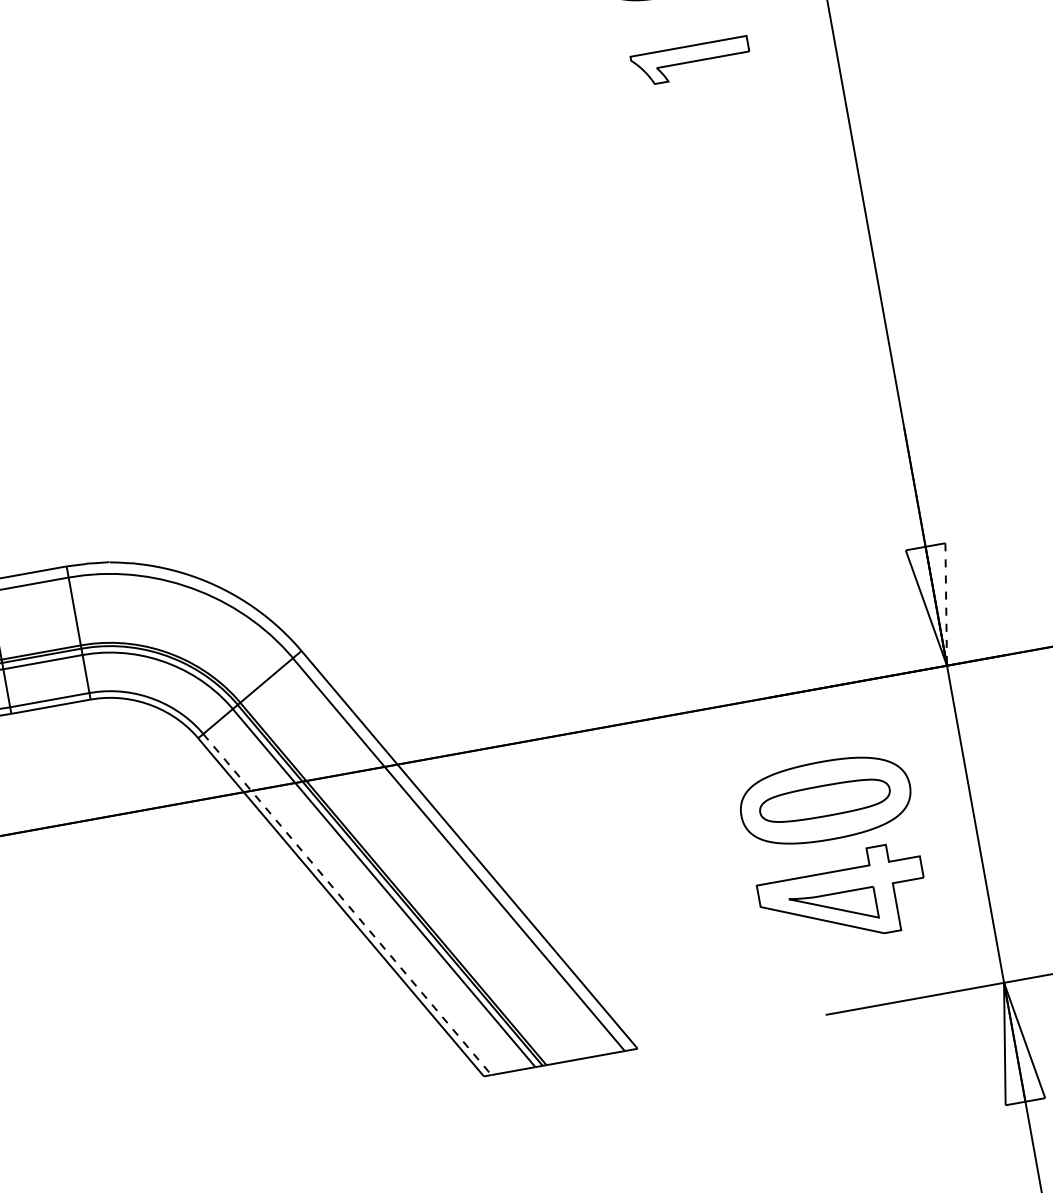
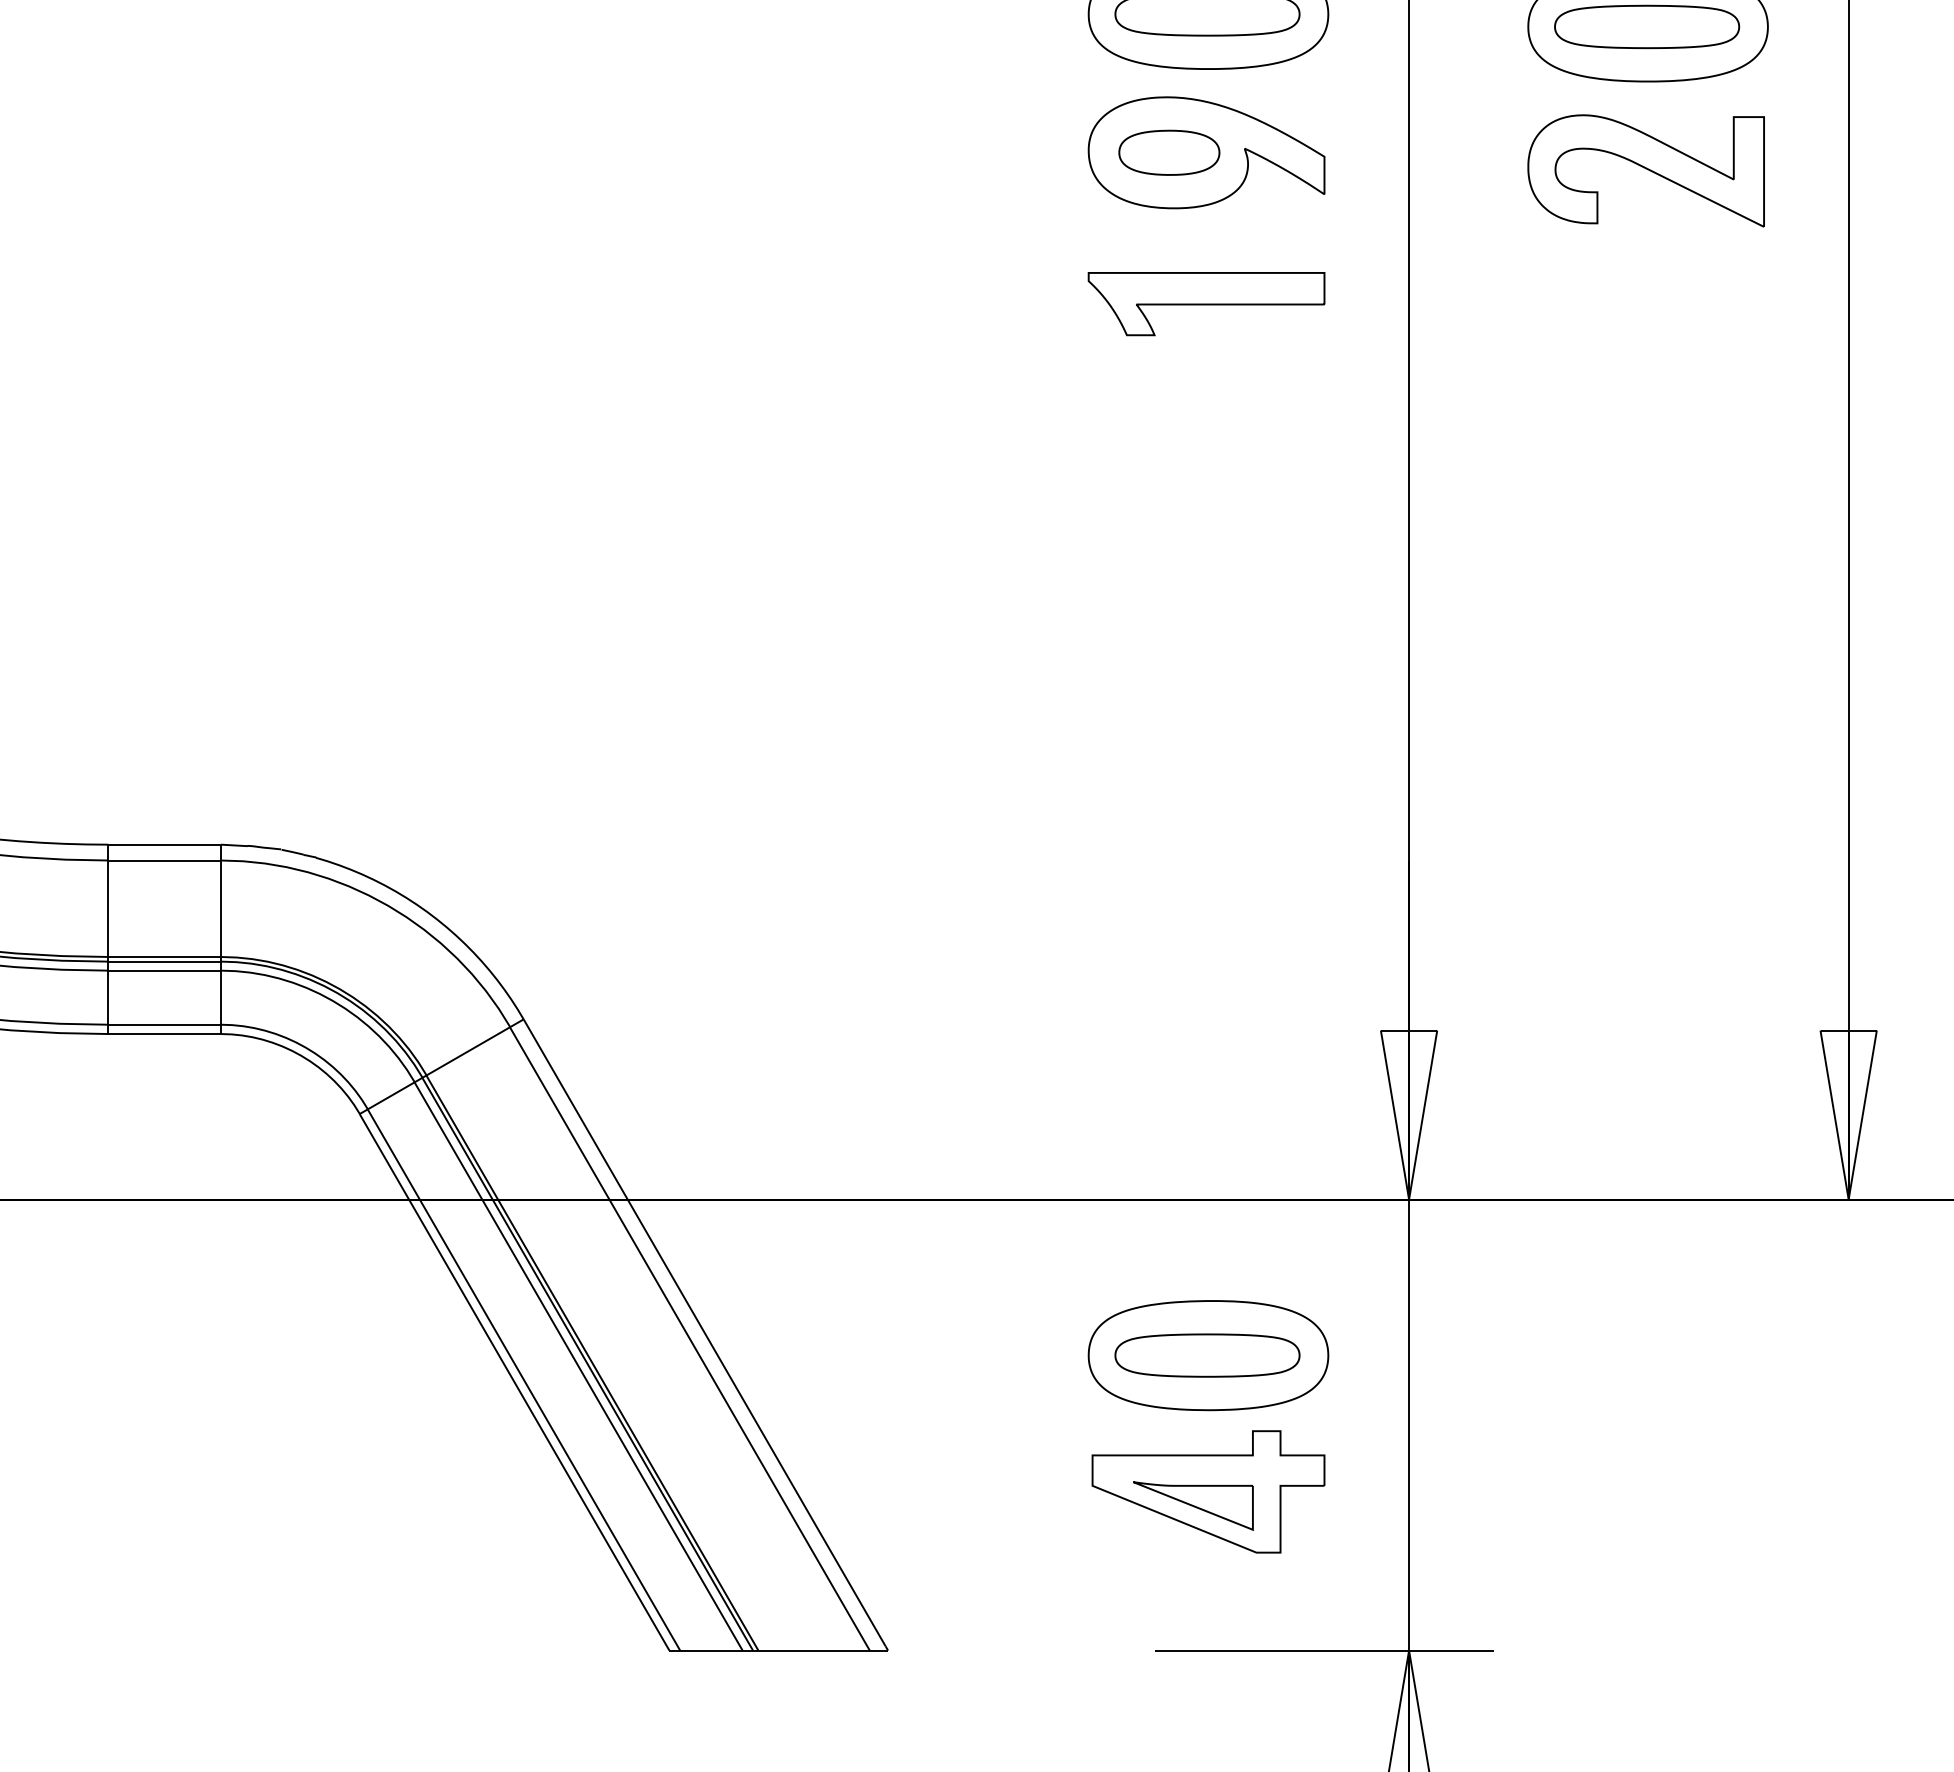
part: (691, 61) -> (1206, 304), size x1.43
line: (946, 604) -> (1423, 1115), dashed -> solid
line: (347, 904) -> (524, 1380), dashed -> solid

